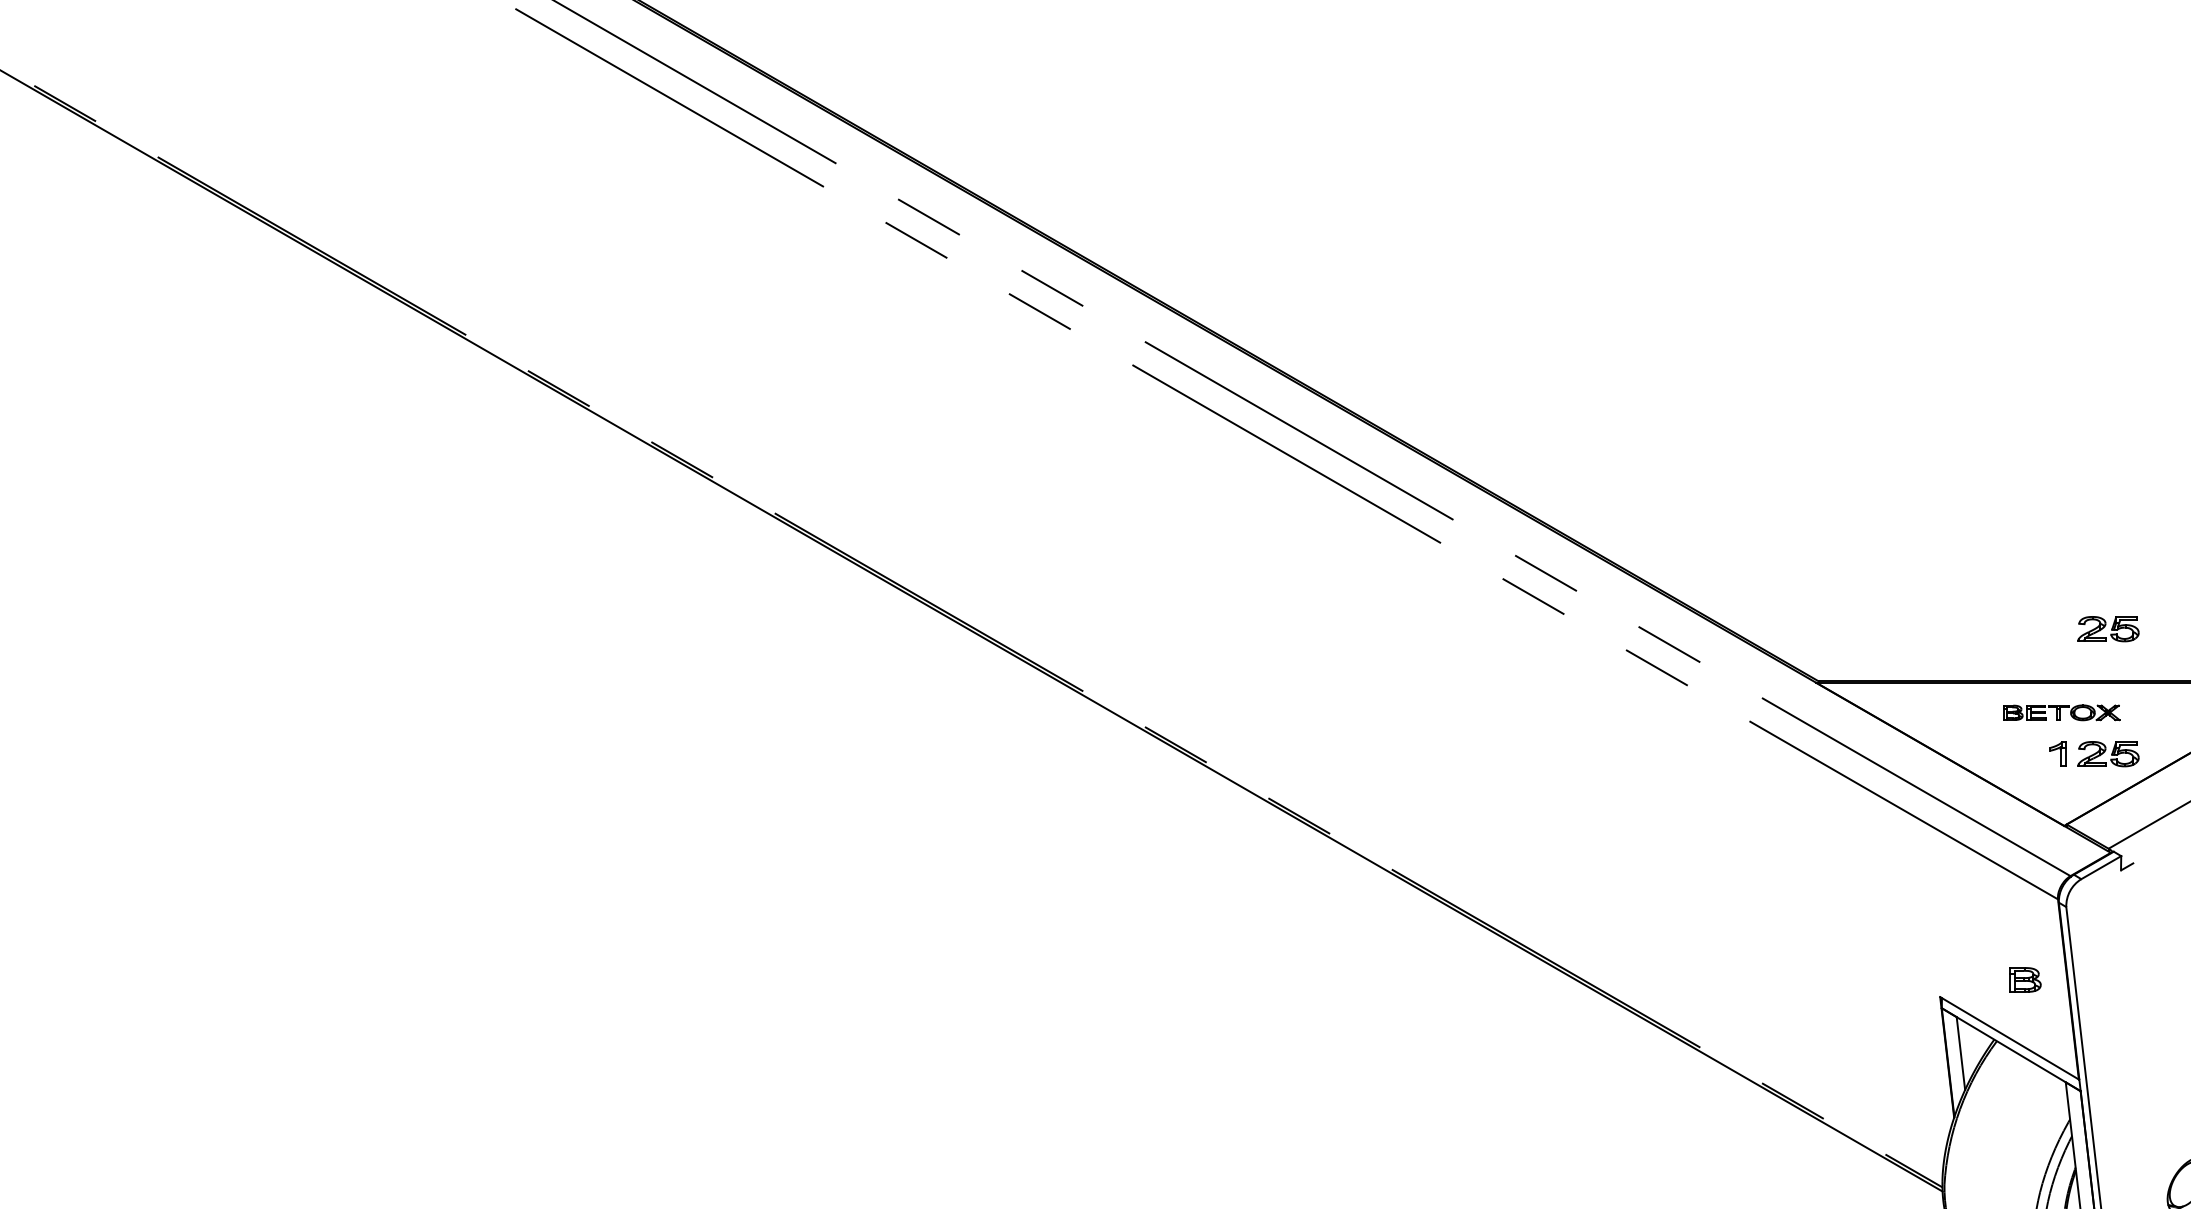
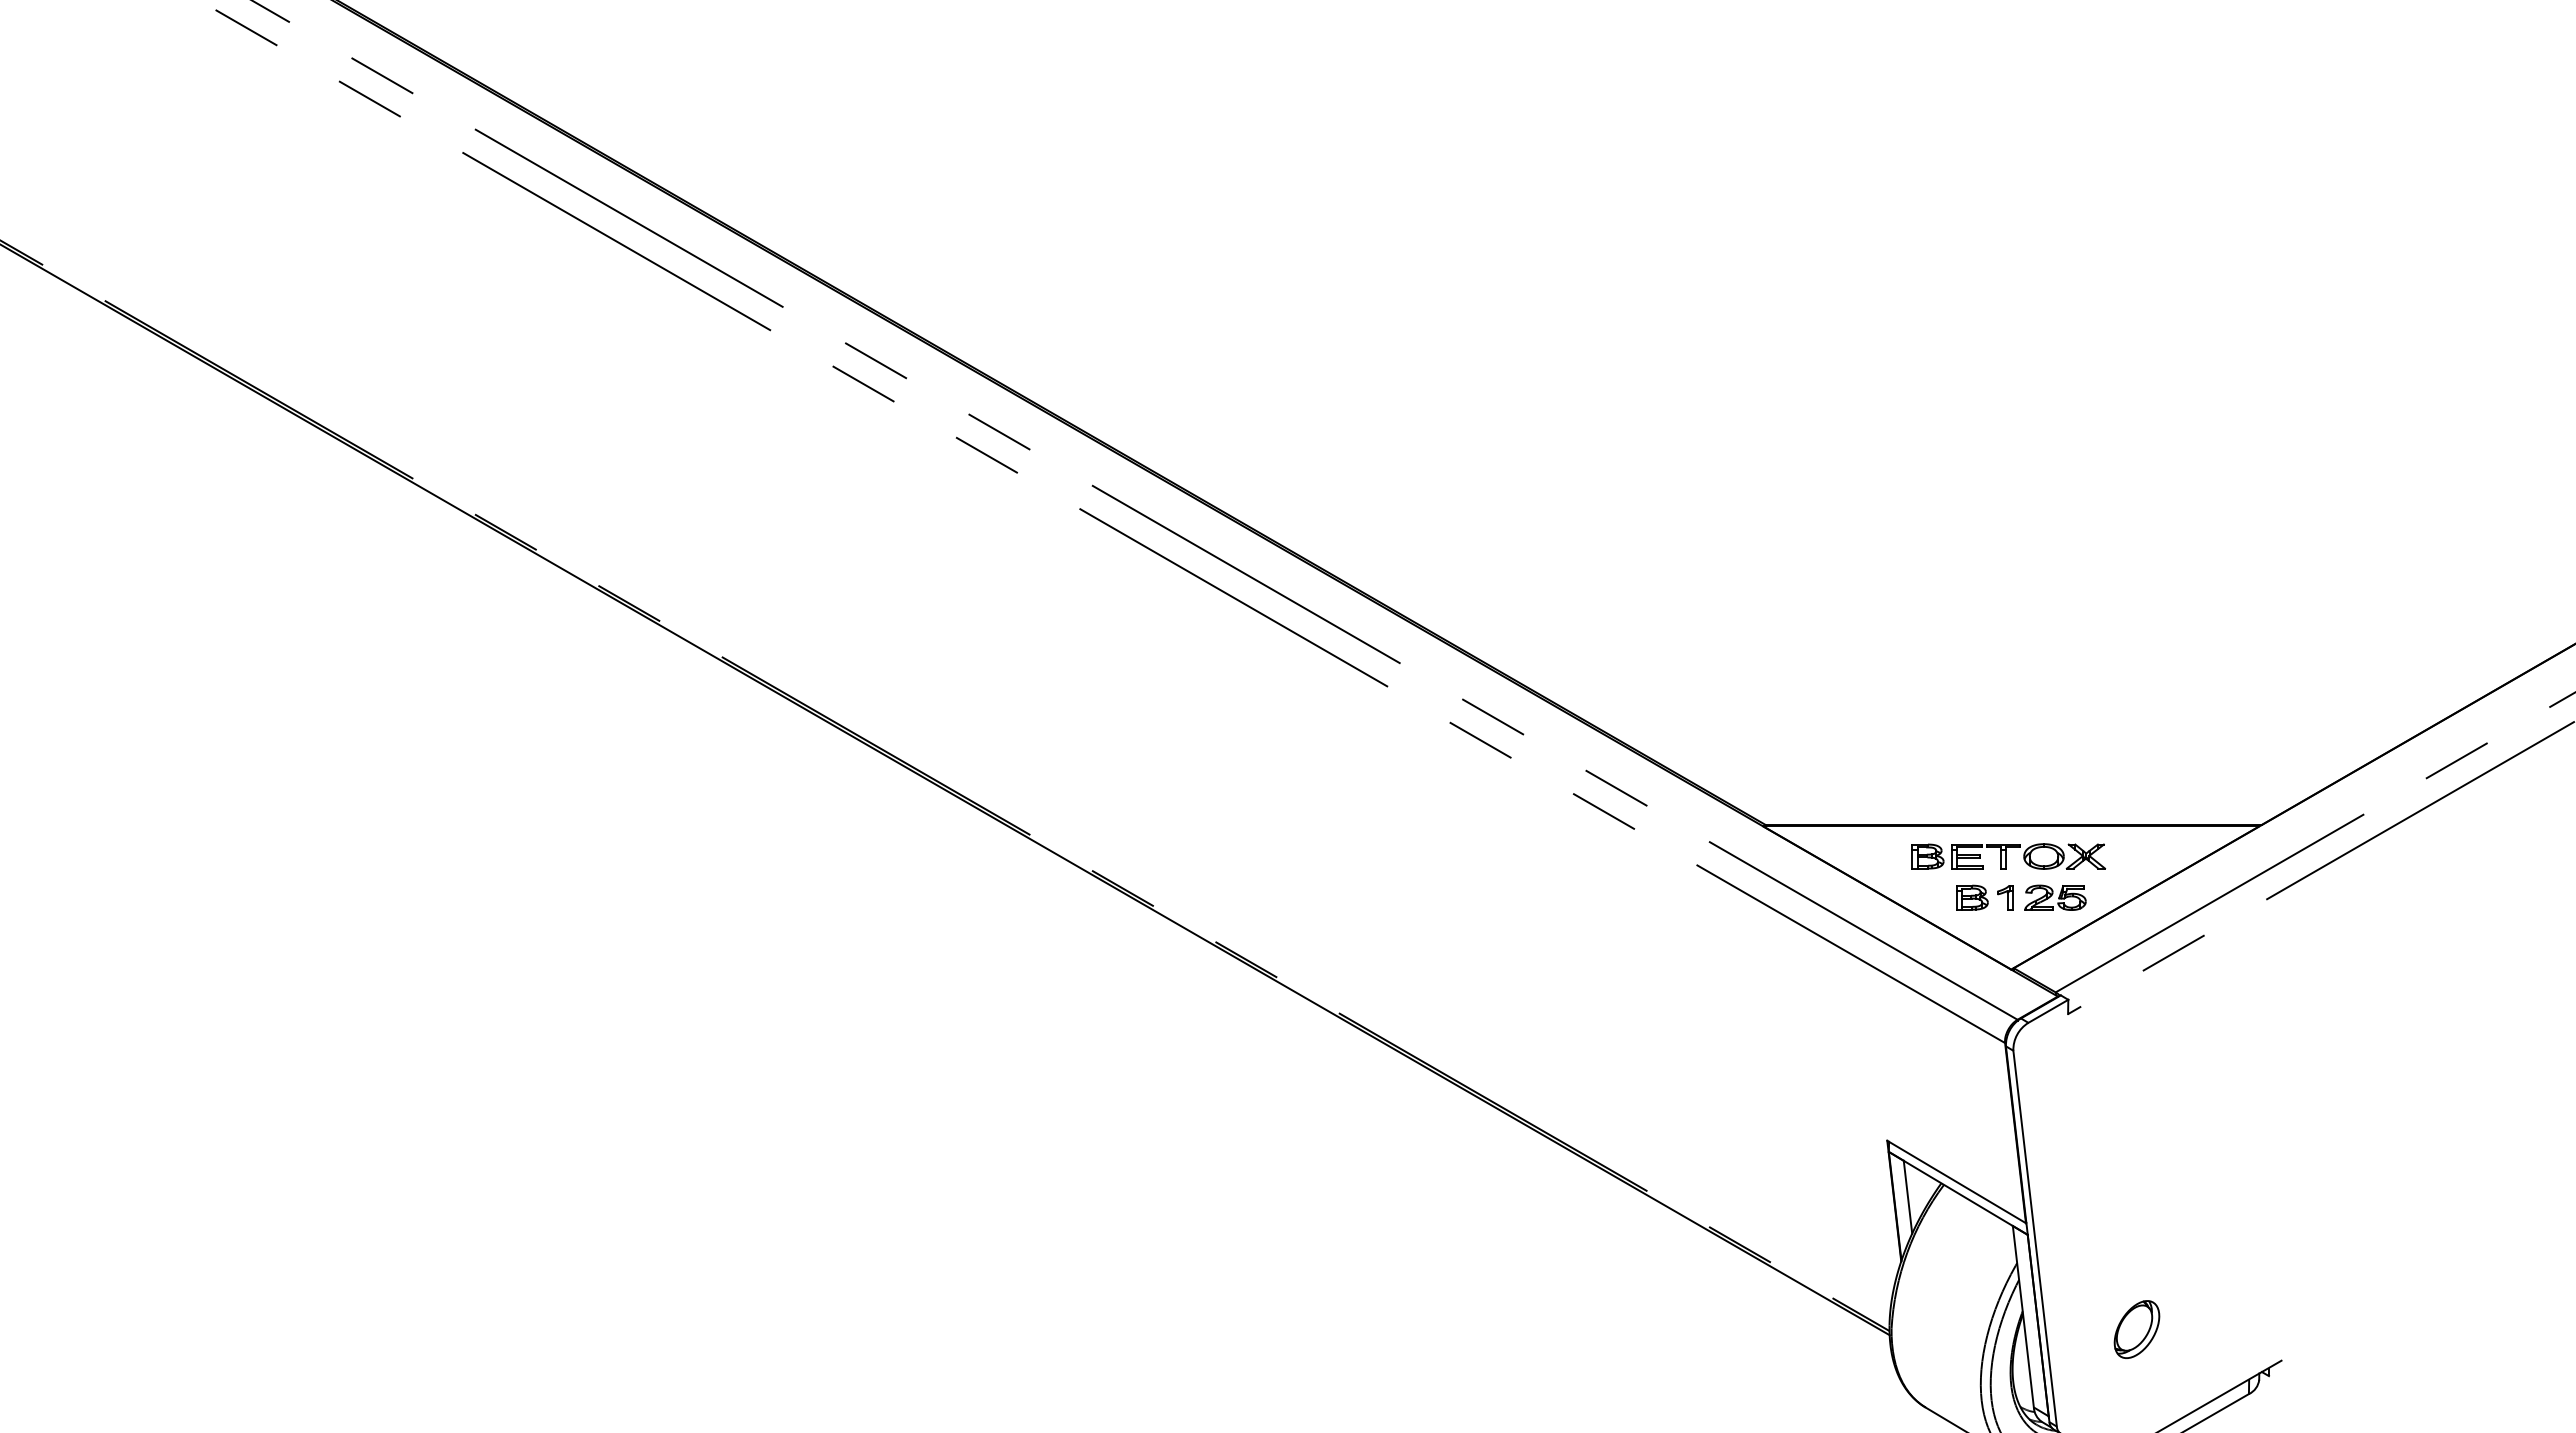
part: (2108, 628) -> (2055, 772), removed
part: (2061, 712) -> (2008, 856), size x1.67
part: (2025, 979) -> (1972, 897), moved

